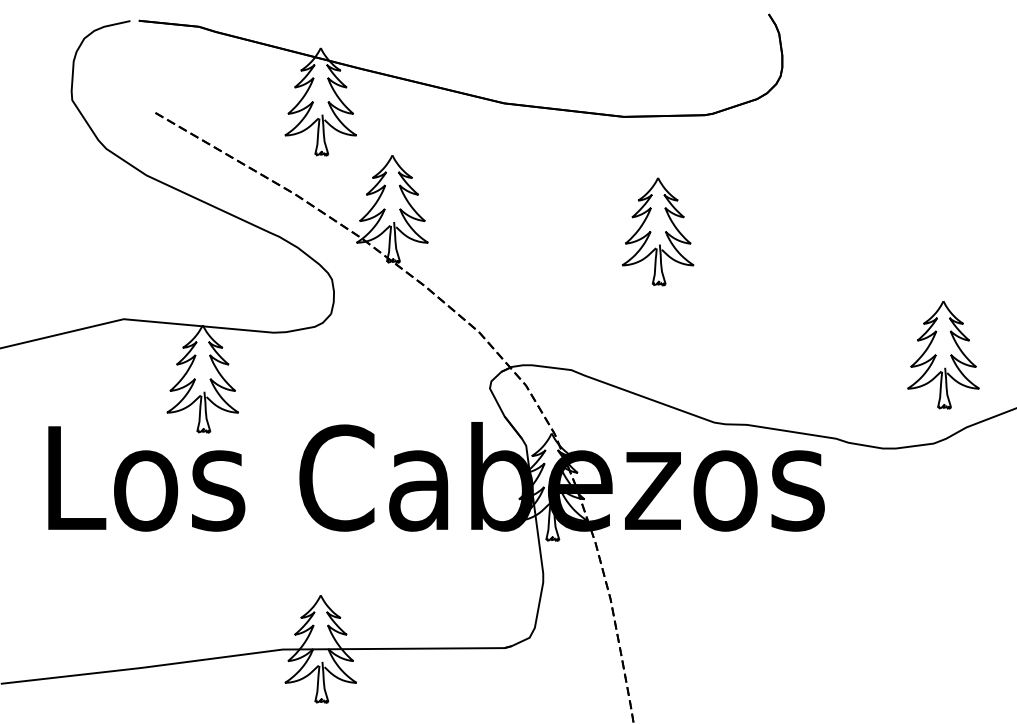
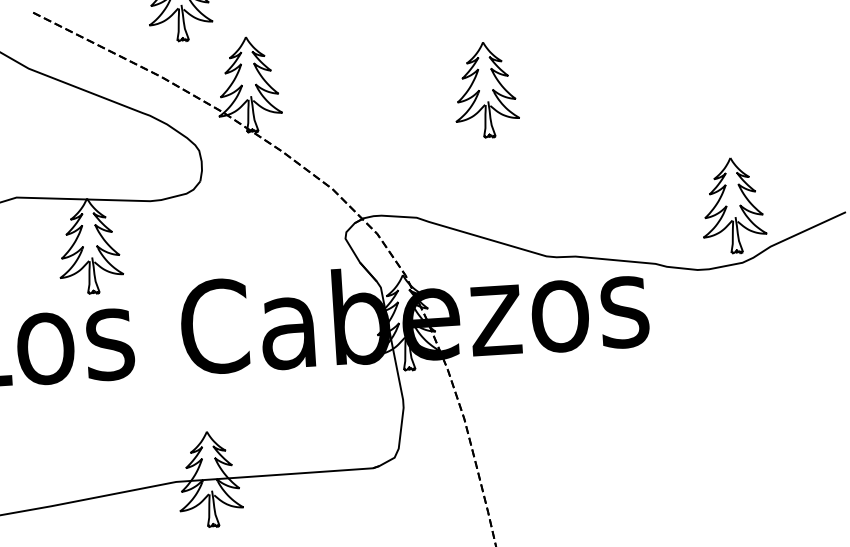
part: (943, 355) -> (733, 206), moved

